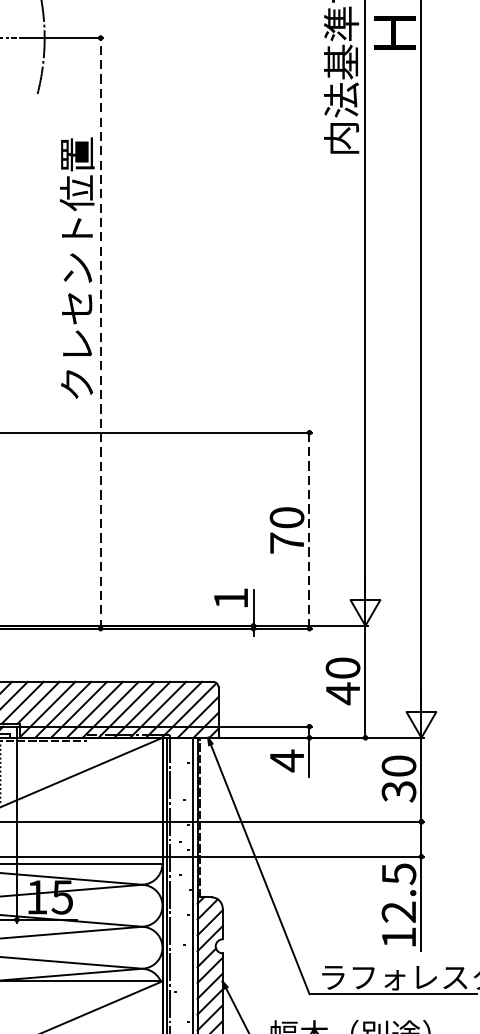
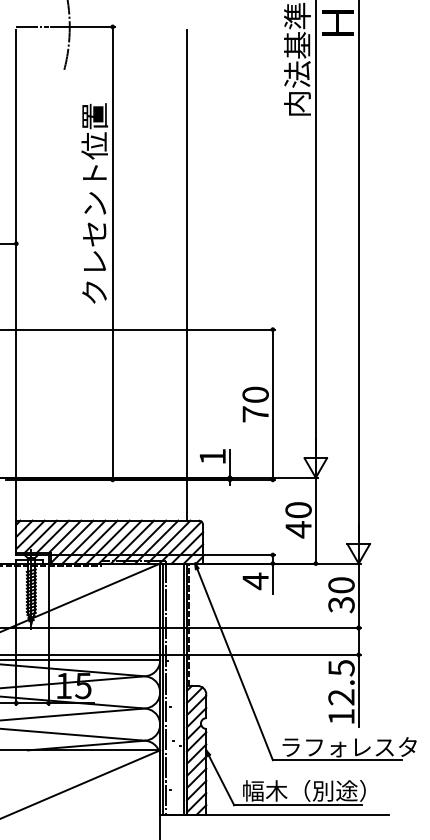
line: (100, 332) -> (112, 252), dashed -> solid
line: (196, 362) -> (186, 275), added
line: (309, 531) -> (272, 405), dashed -> solid

